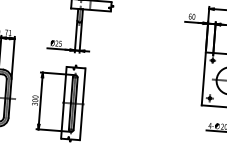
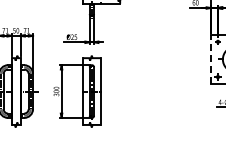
line: (203, 78) -> (210, 59), solid -> dashed

